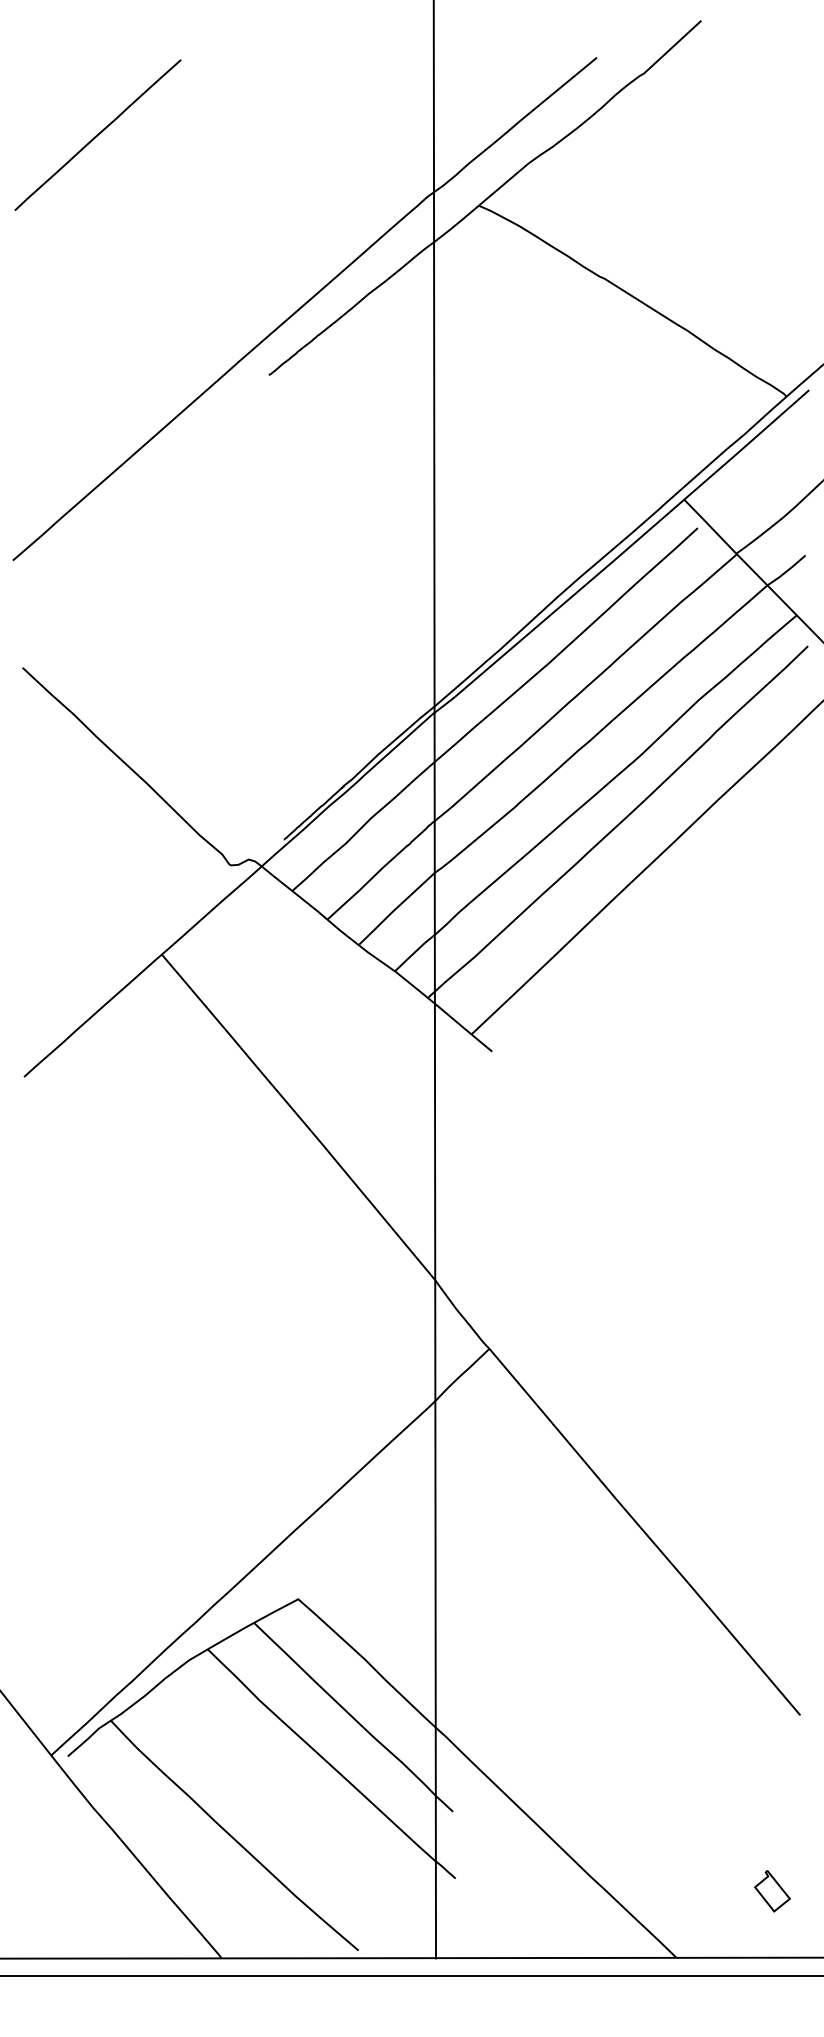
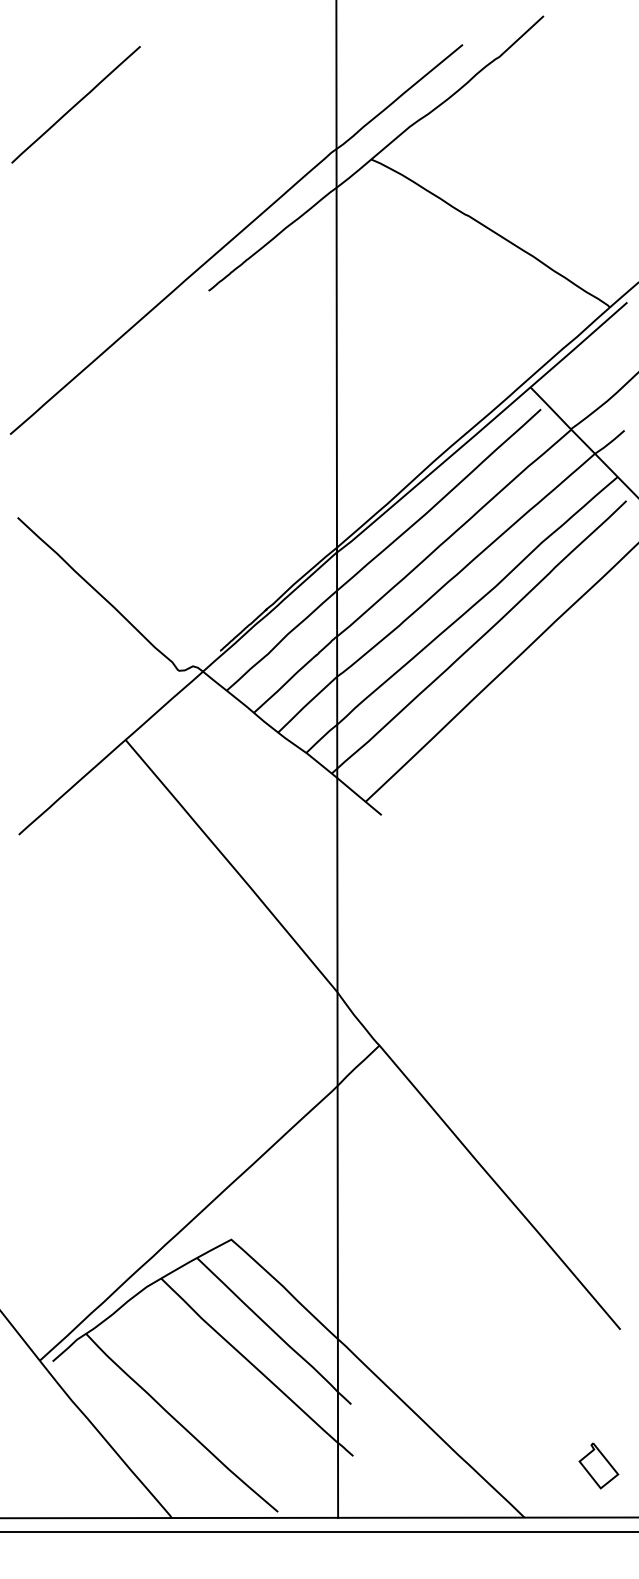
part: (771, 1890) -> (598, 1465), size x1.43

